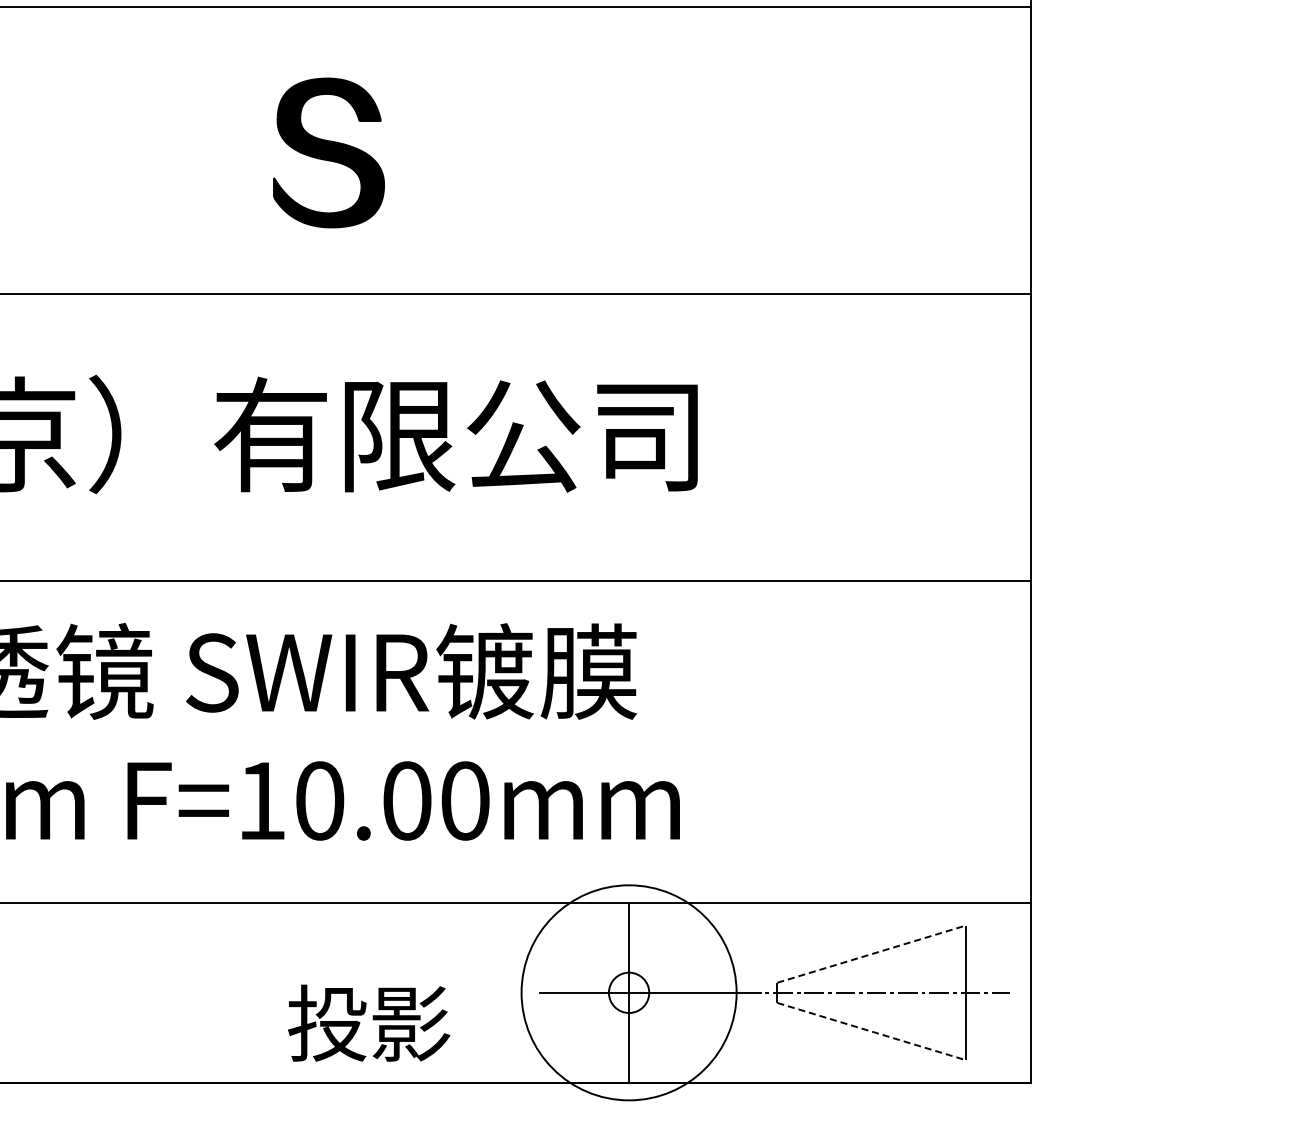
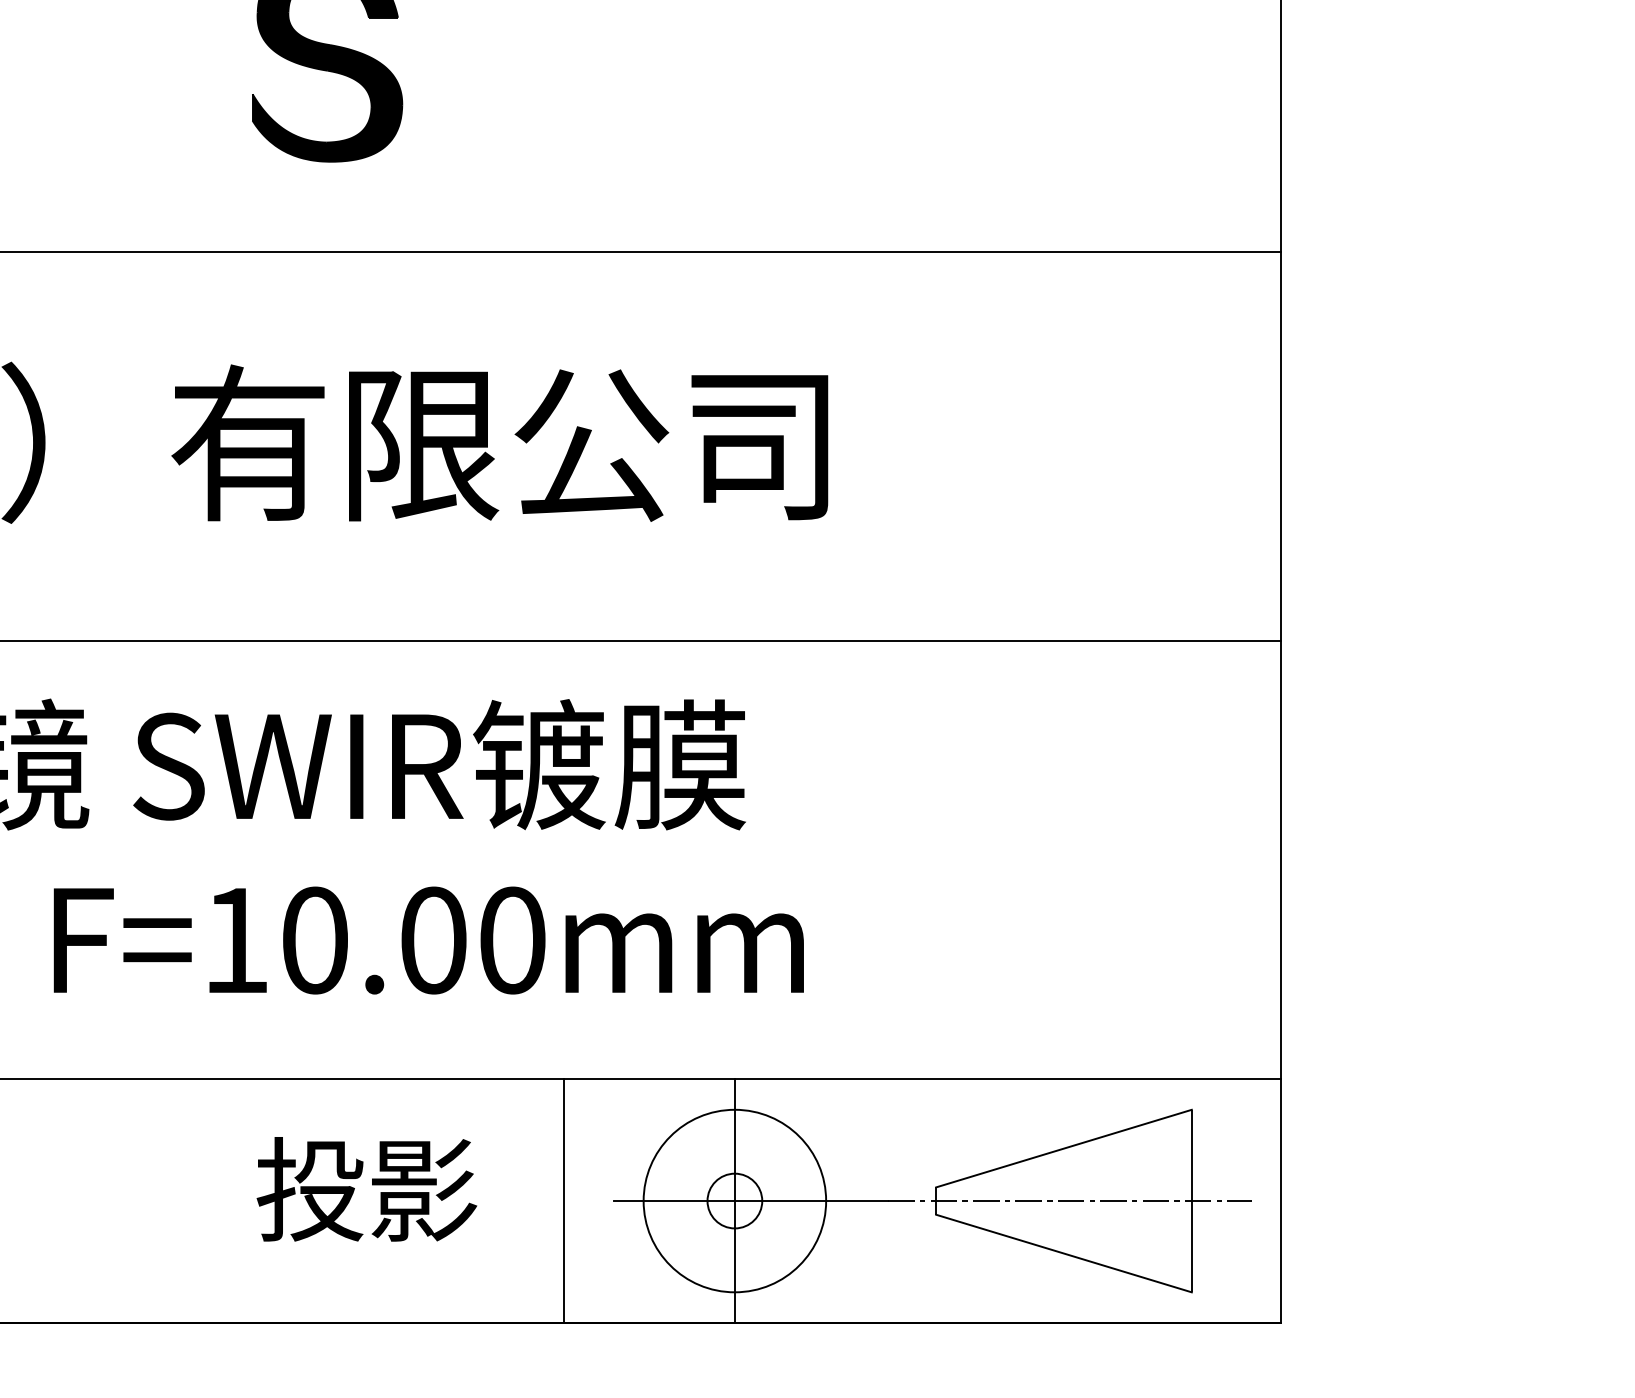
line: (871, 954) -> (1064, 1148), dashed -> solid
line: (503, 992) -> (564, 1200), added
circle: (628, 992) -> (734, 1200), size x0.62
text: (369, 1022) -> (367, 1188), moved
line: (871, 1031) -> (1064, 1253), dashed -> solid

